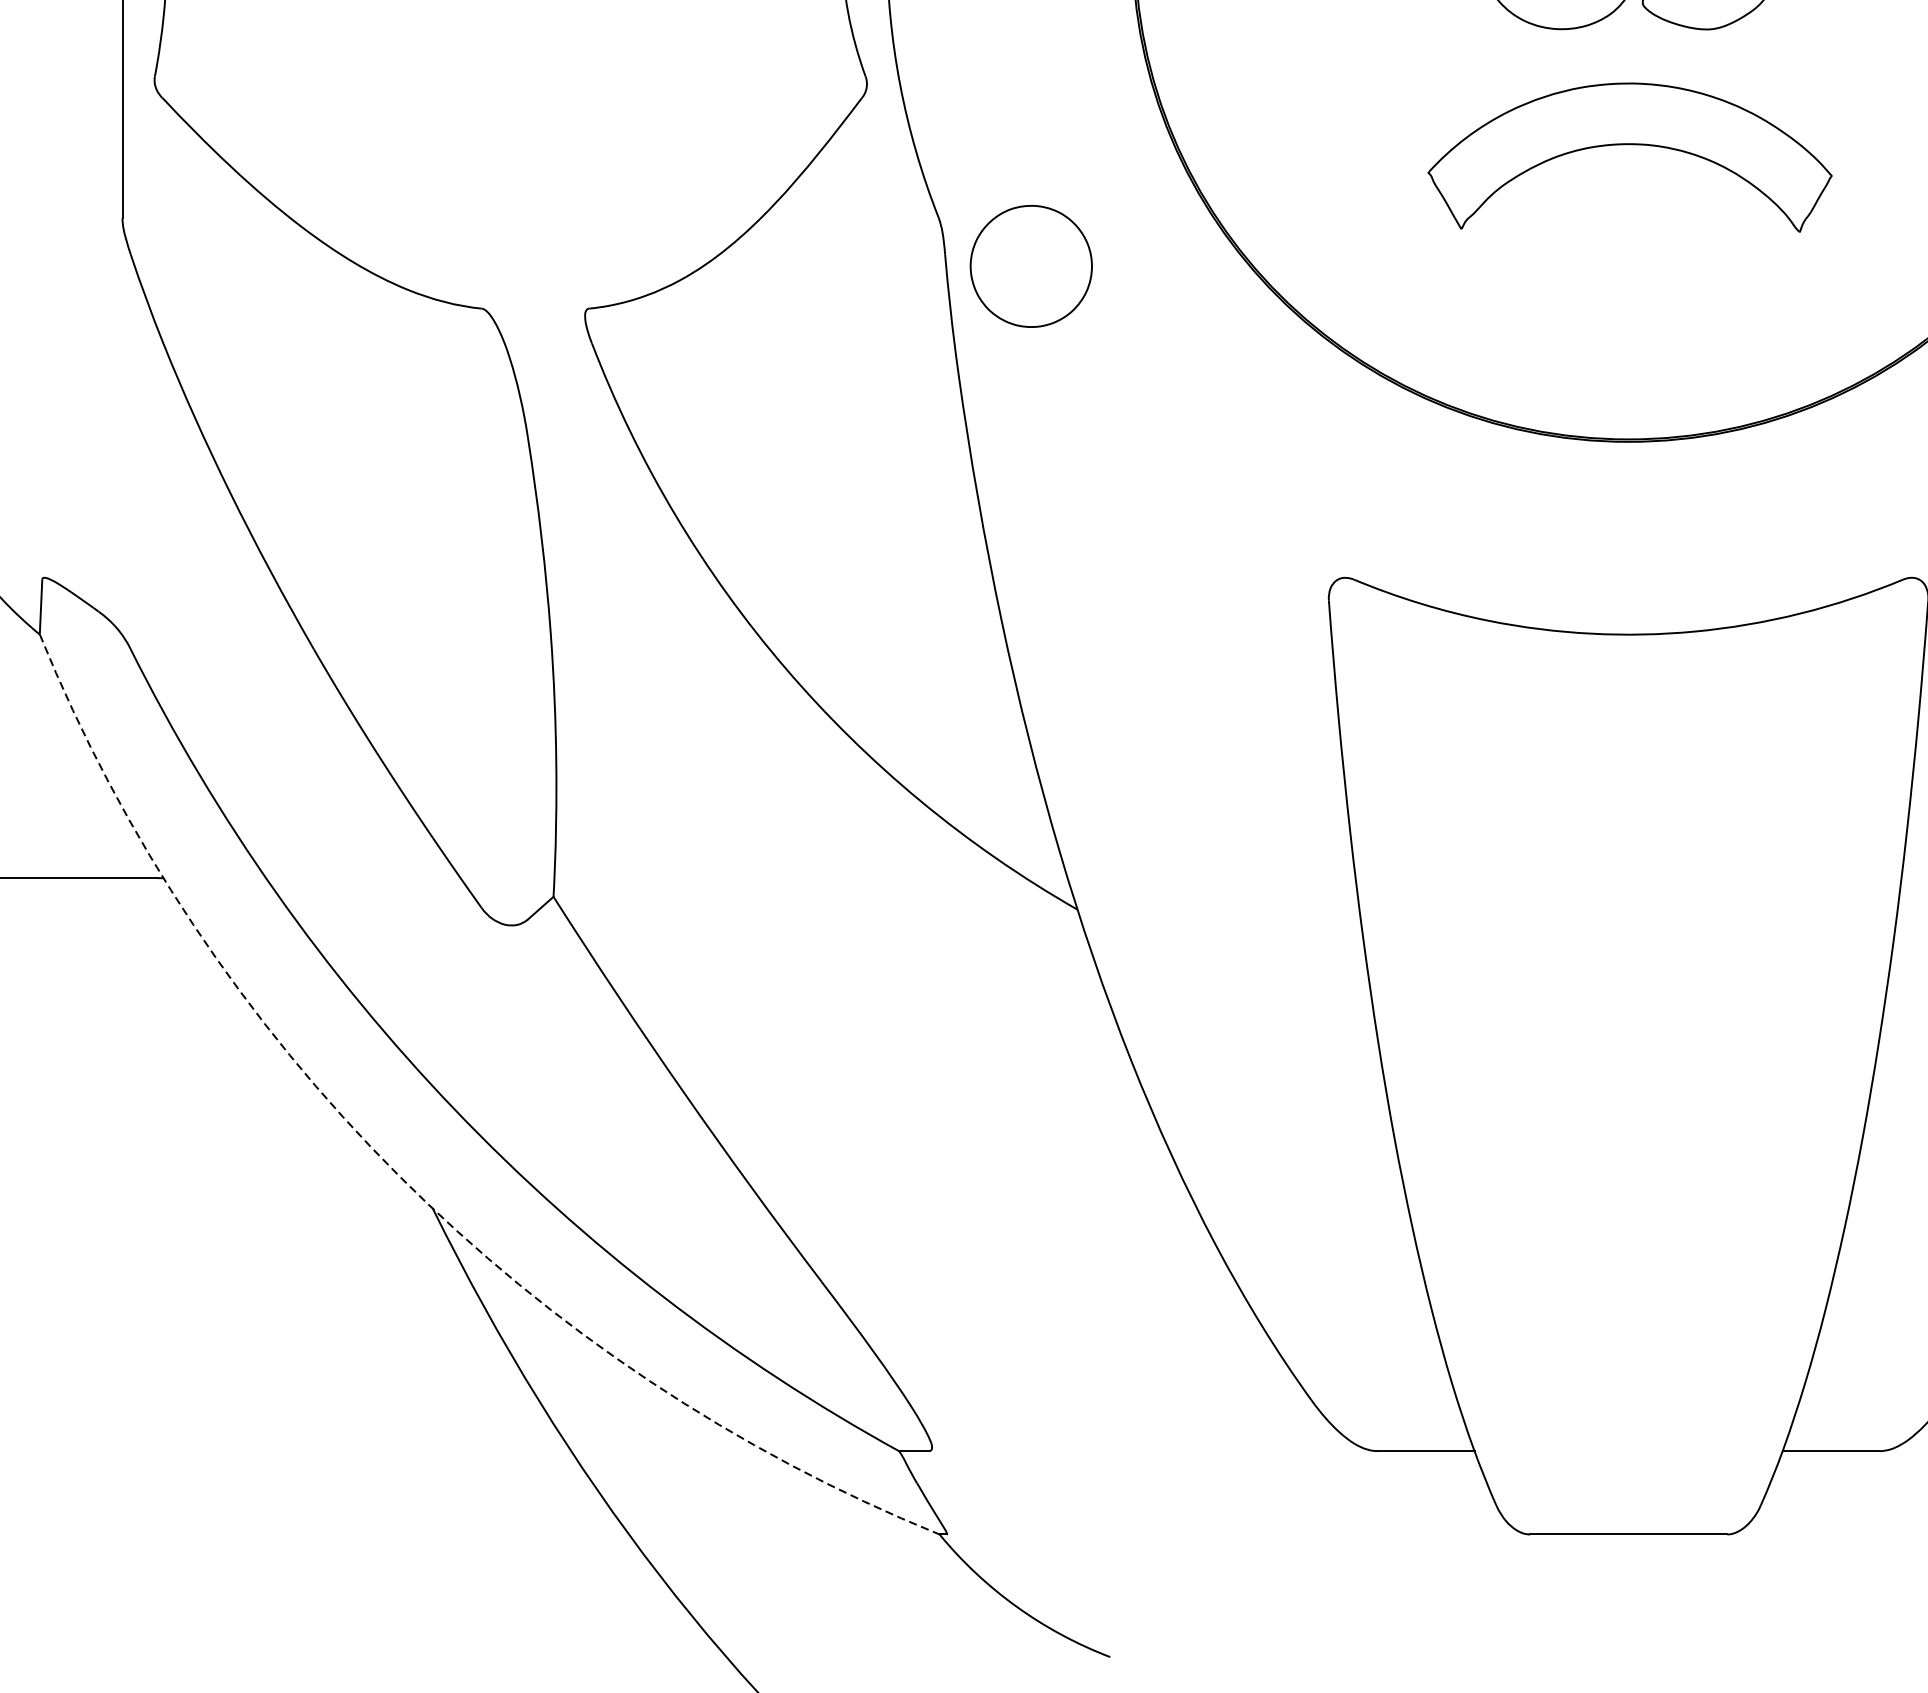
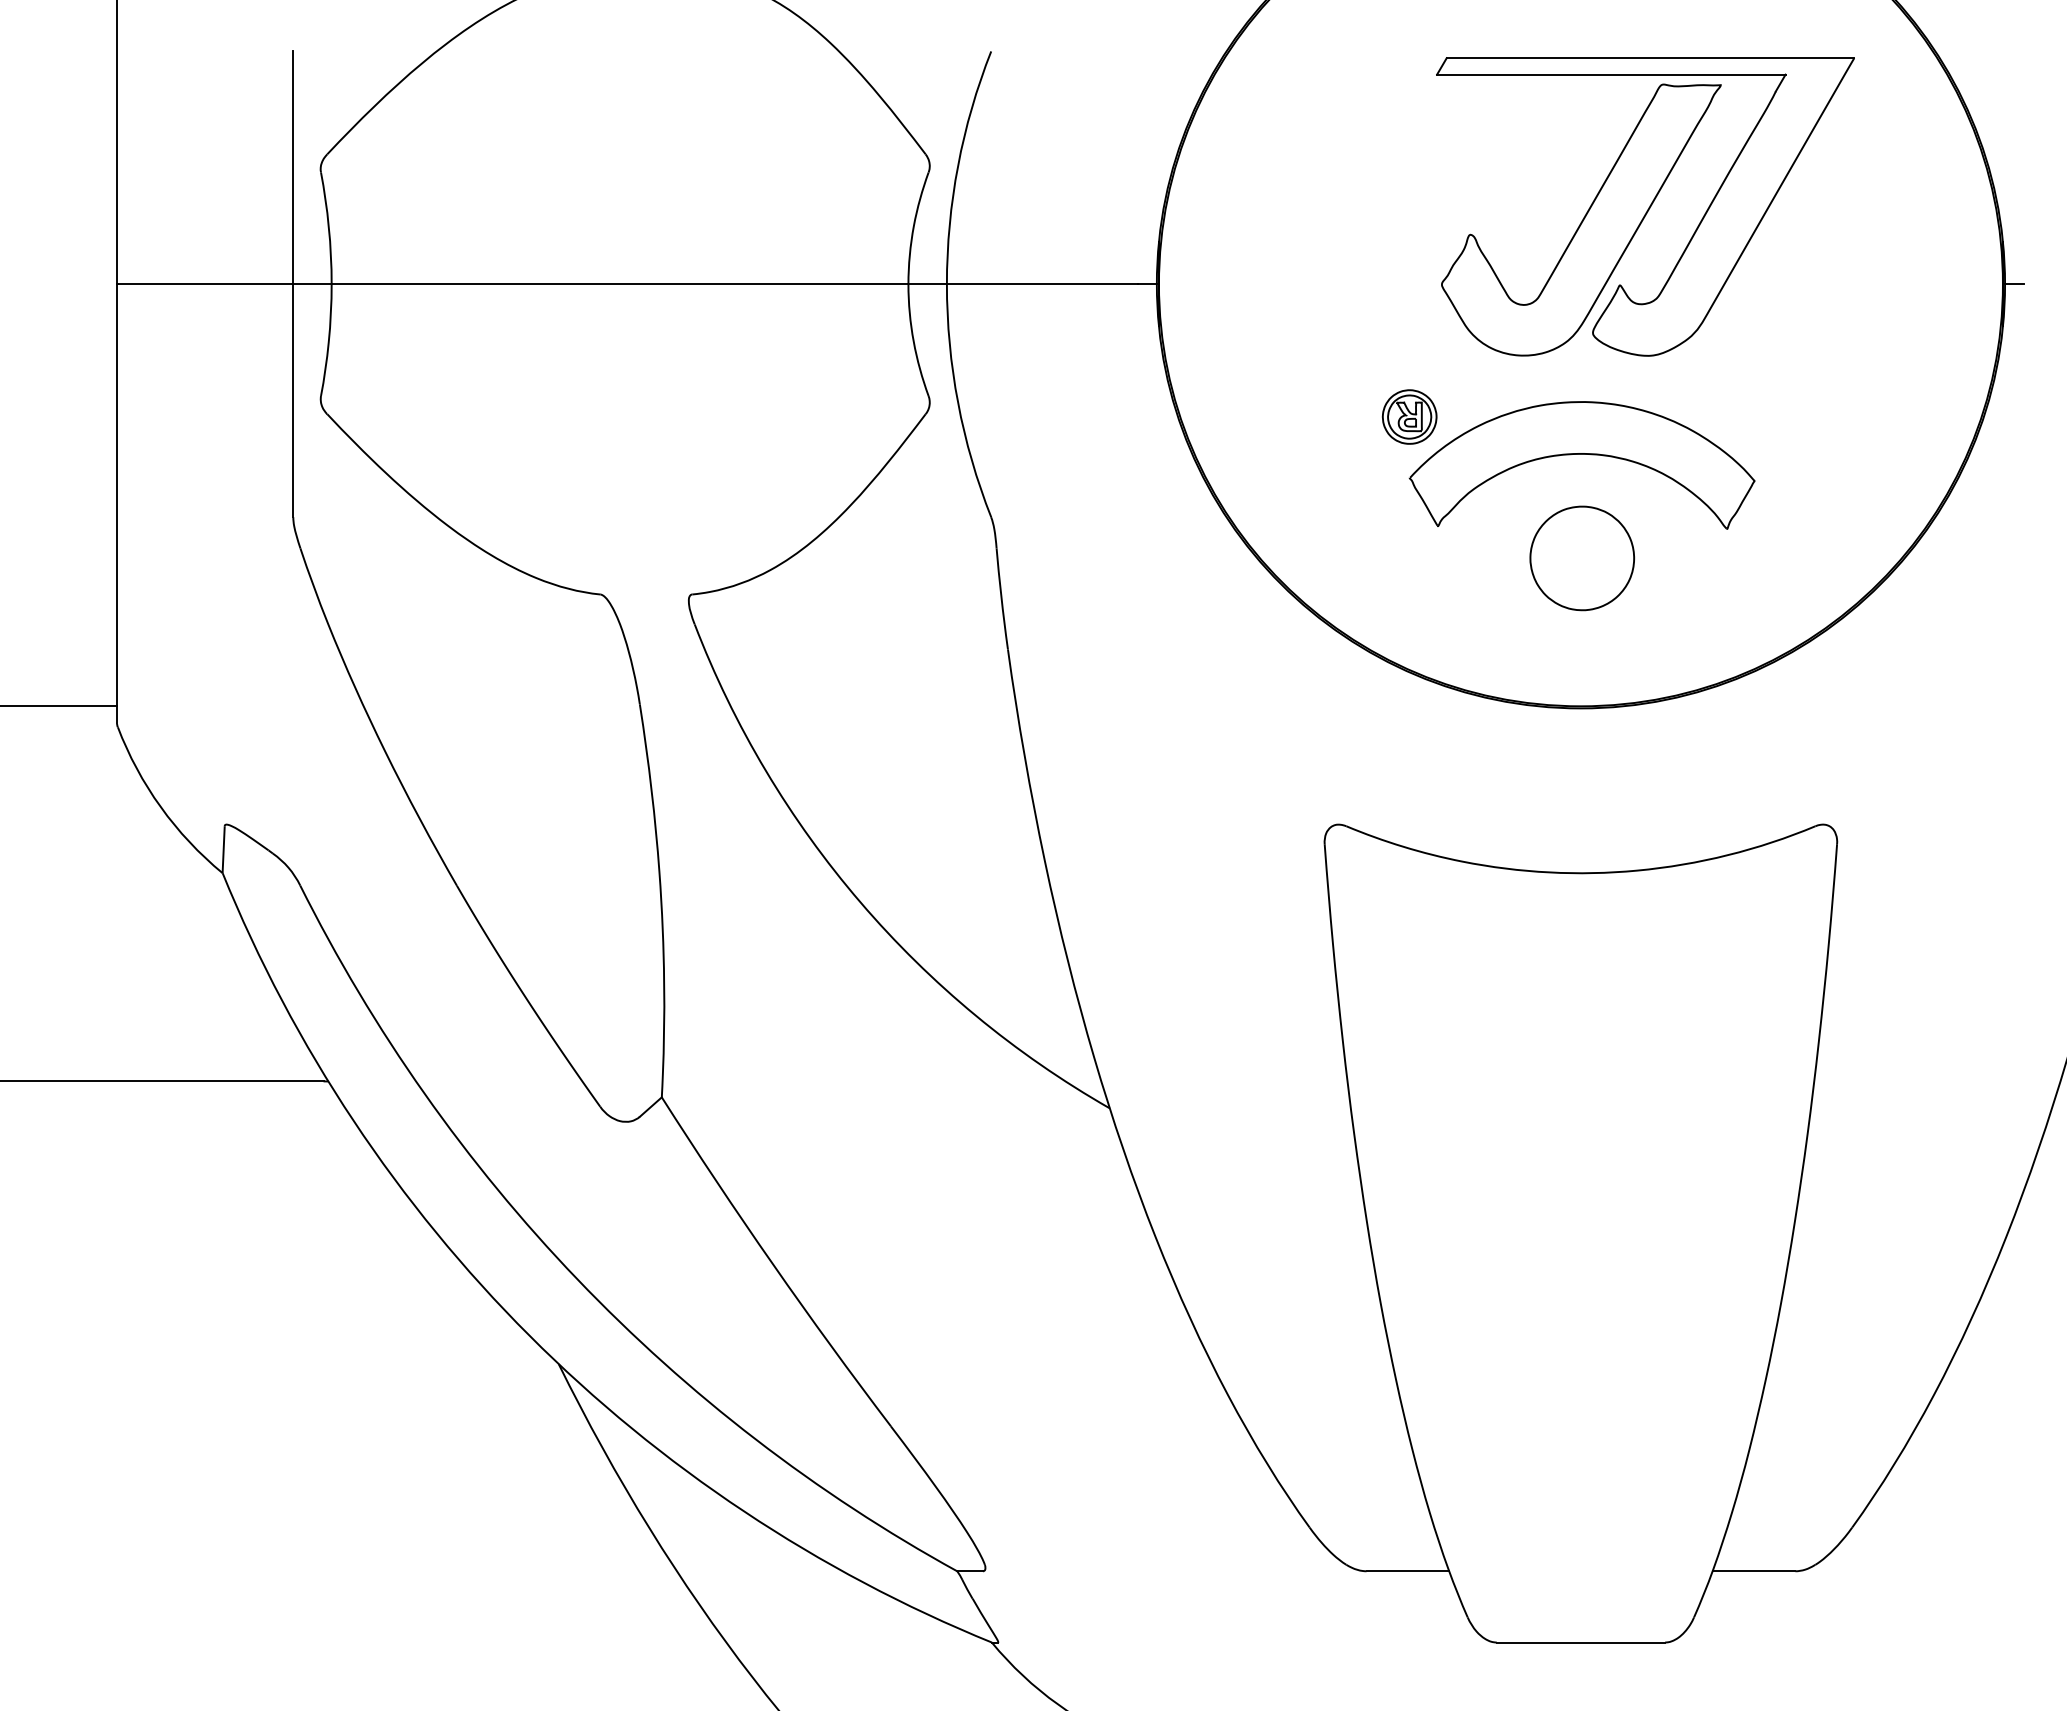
part: (1428, 100) -> (1409, 416), added
part: (1030, 266) -> (1581, 558), moved
arc: (398, 1175) -> (529, 1335), dashed -> solid

